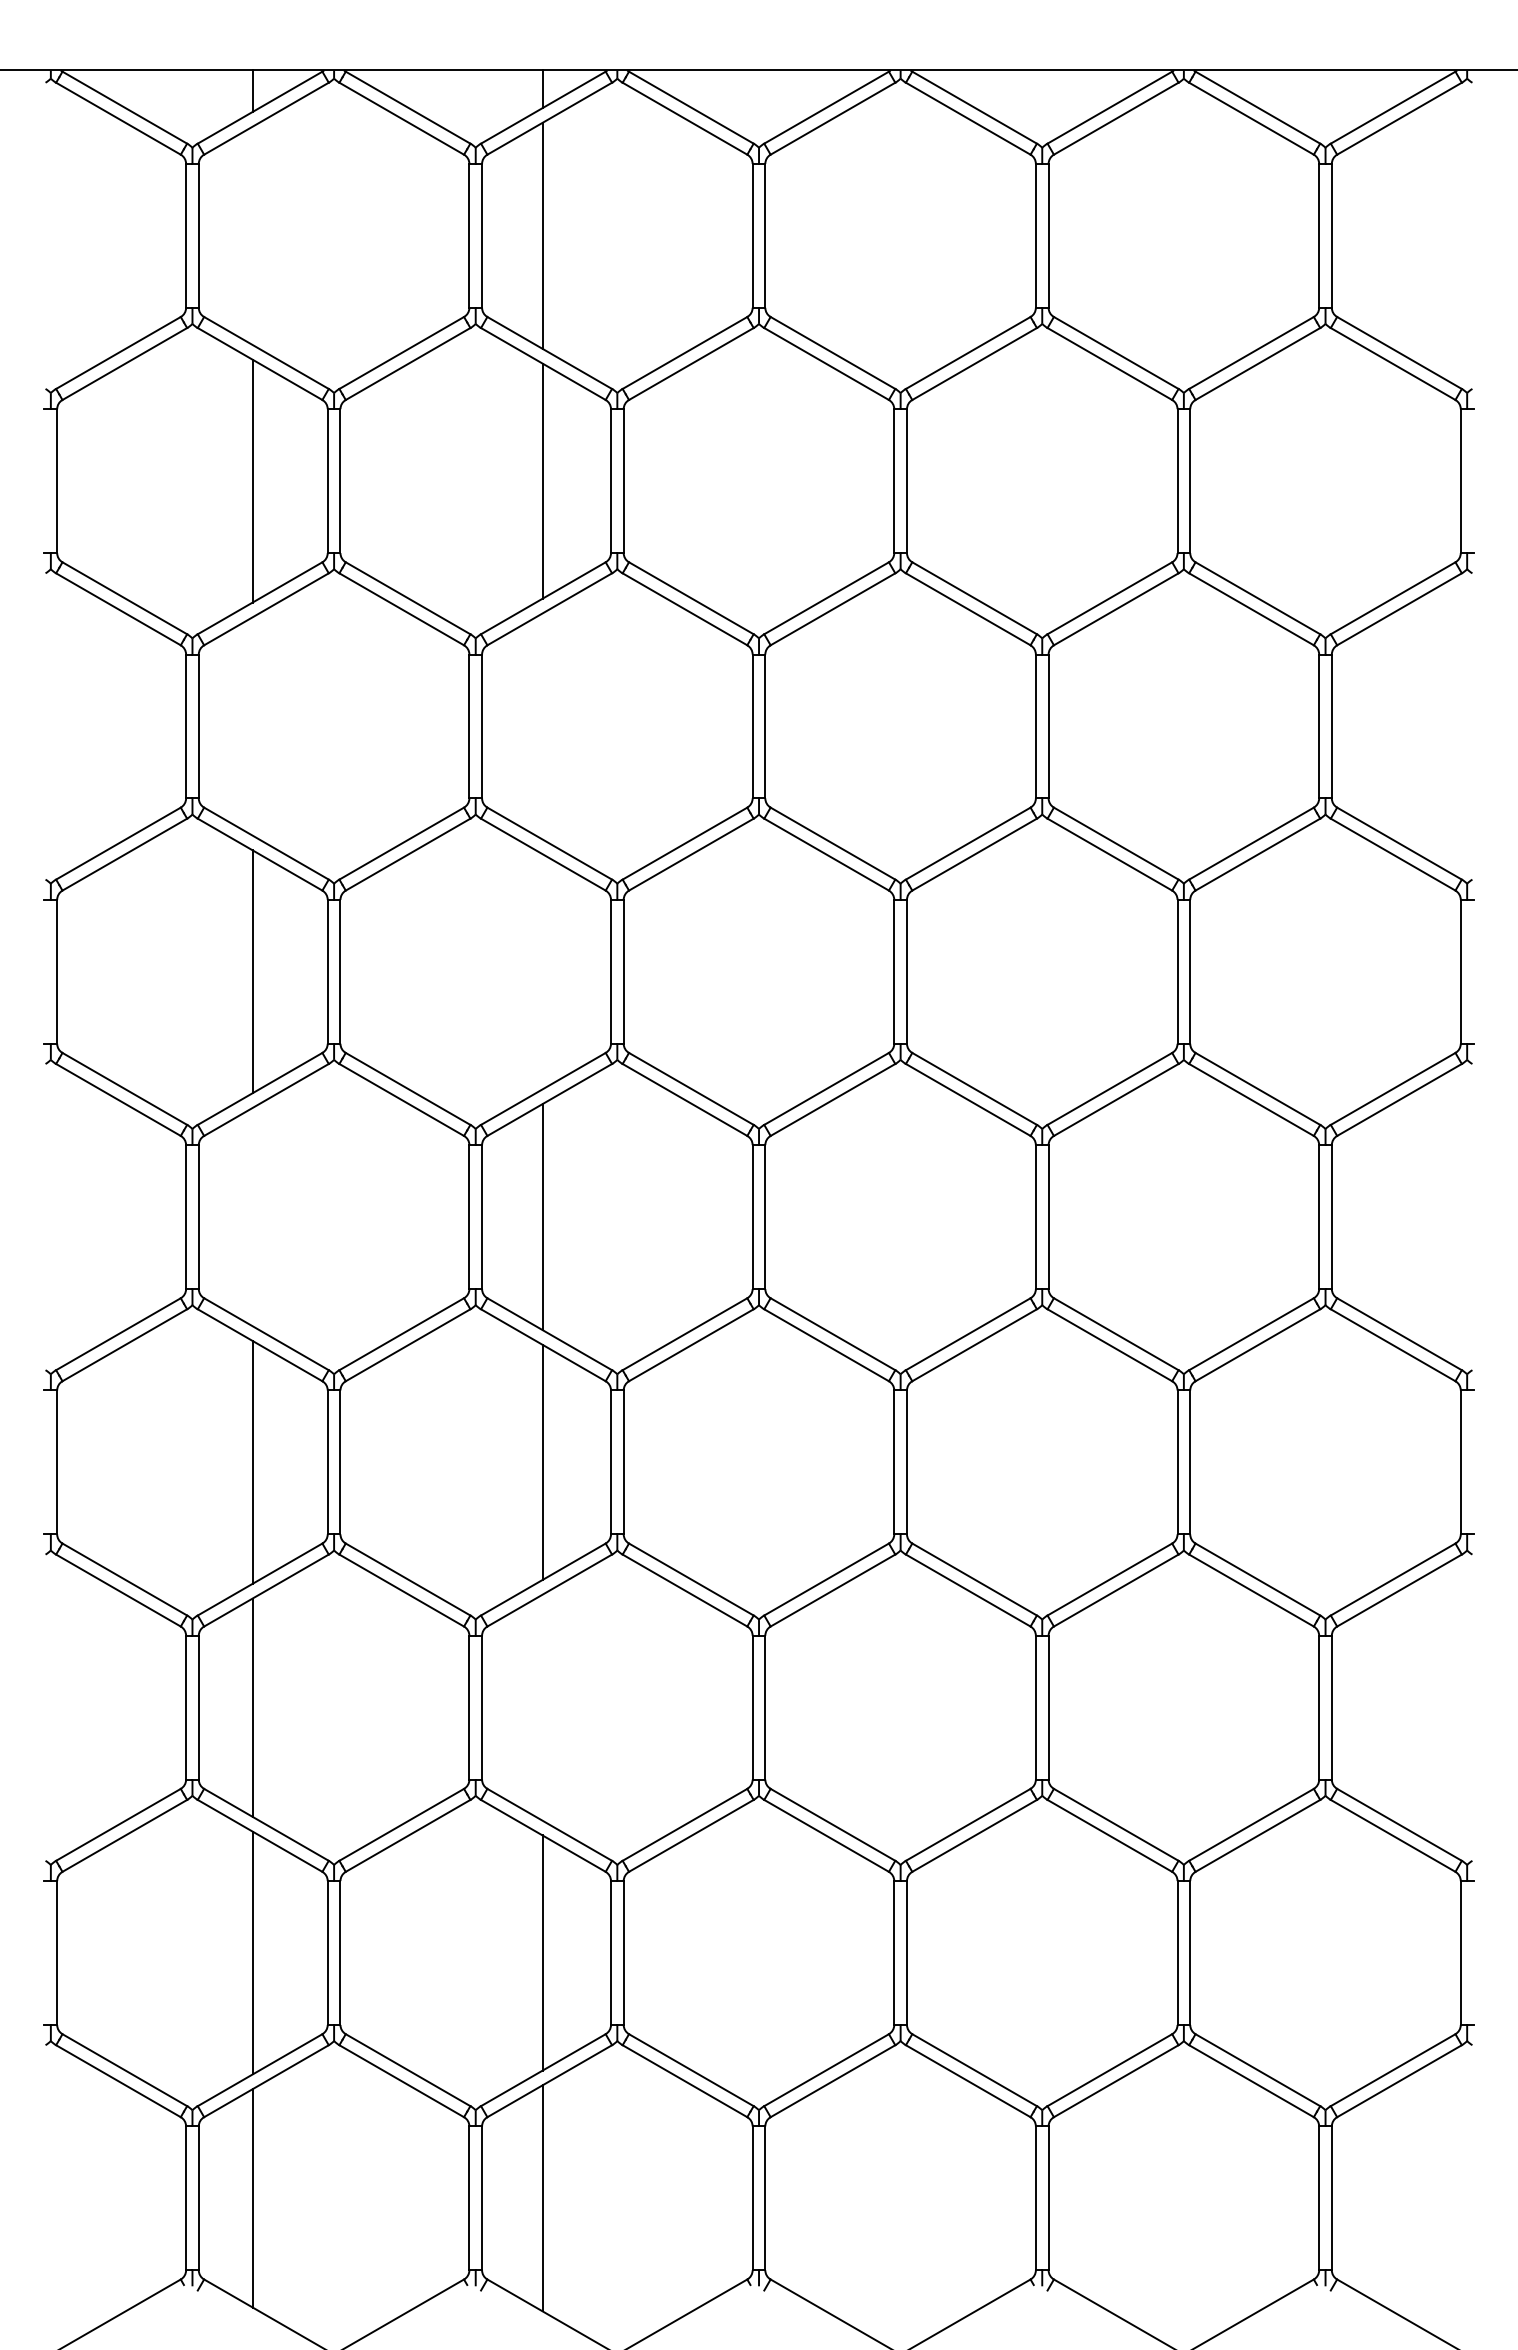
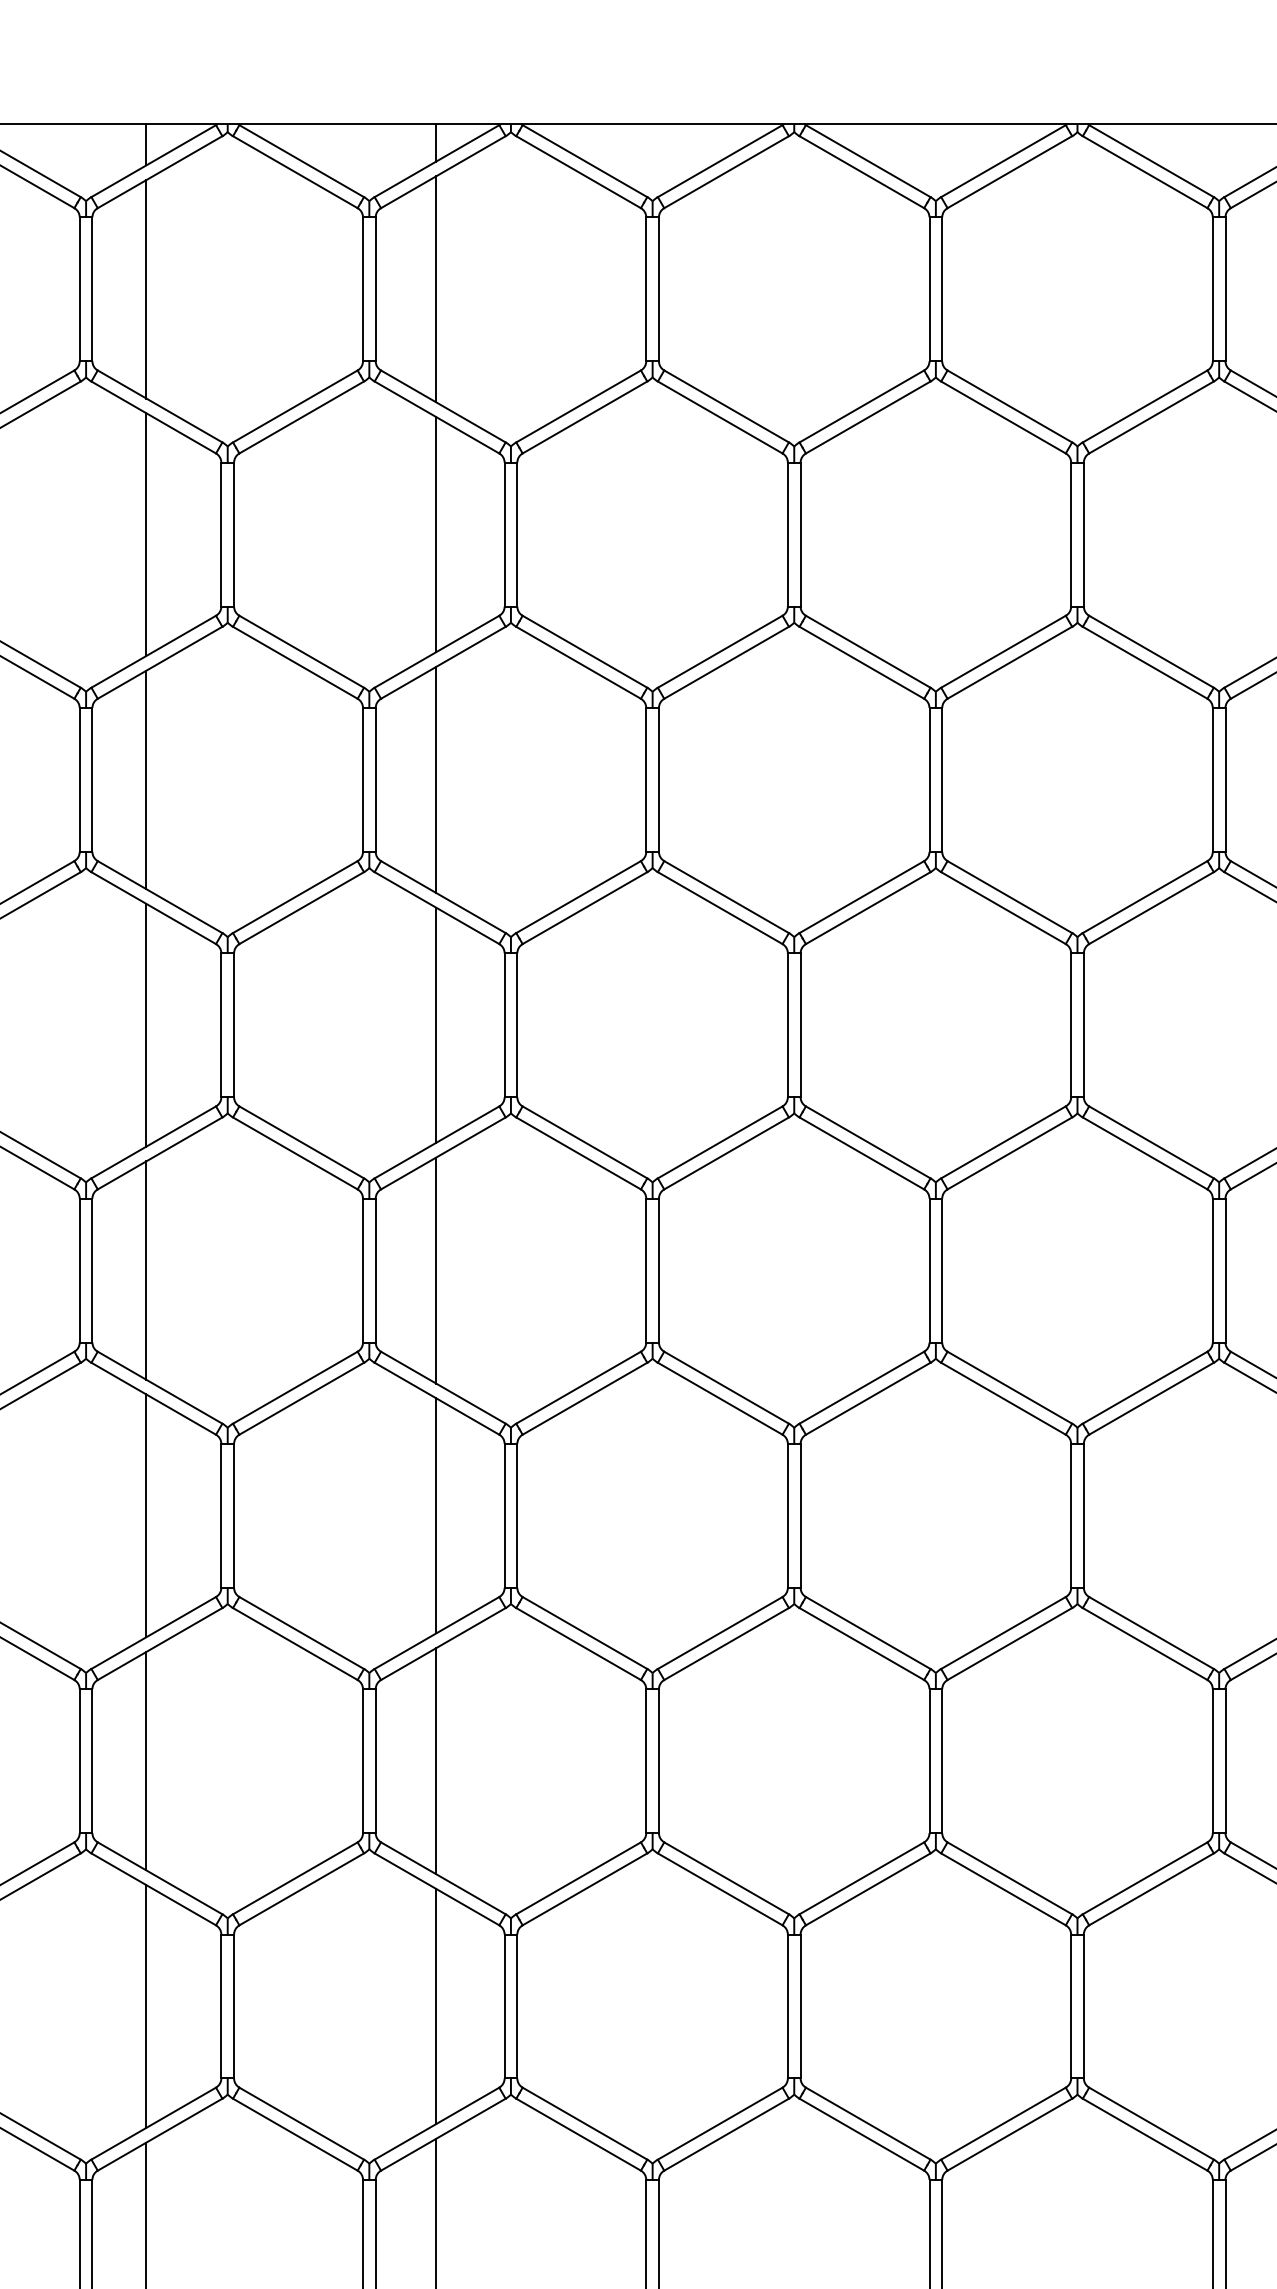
line: (252, 235) -> (146, 288), added
line: (252, 726) -> (146, 779), added
line: (542, 726) -> (436, 779), added
line: (542, 971) -> (436, 1024), added
line: (252, 1216) -> (146, 1269), added
line: (542, 1707) -> (436, 1760), added

